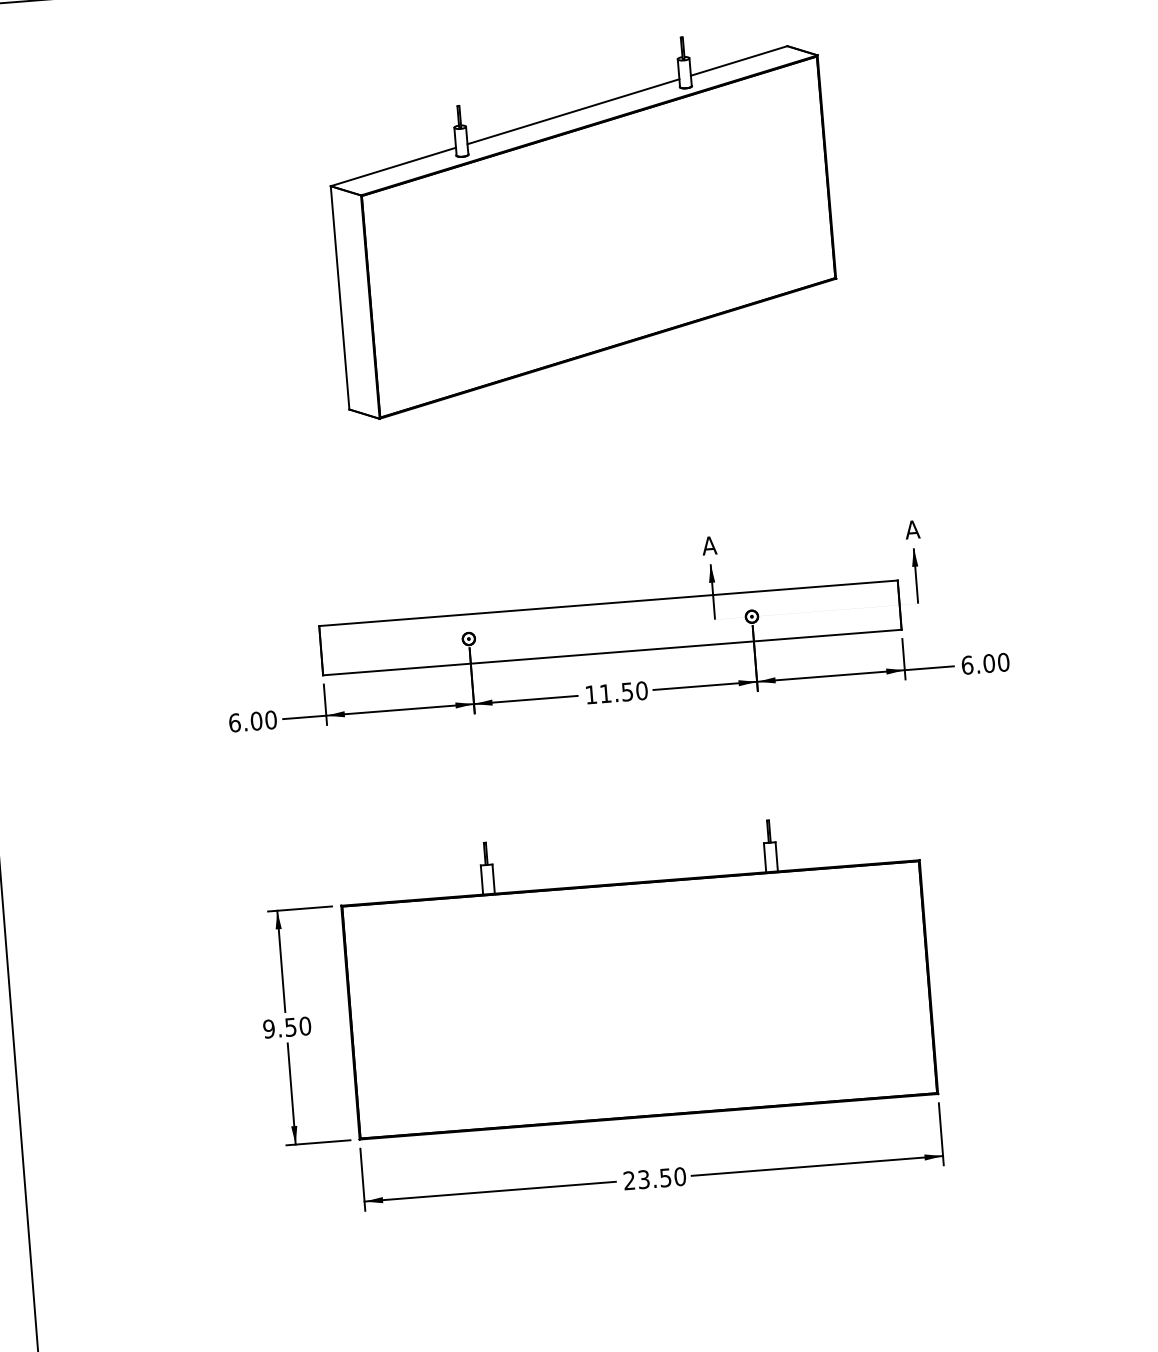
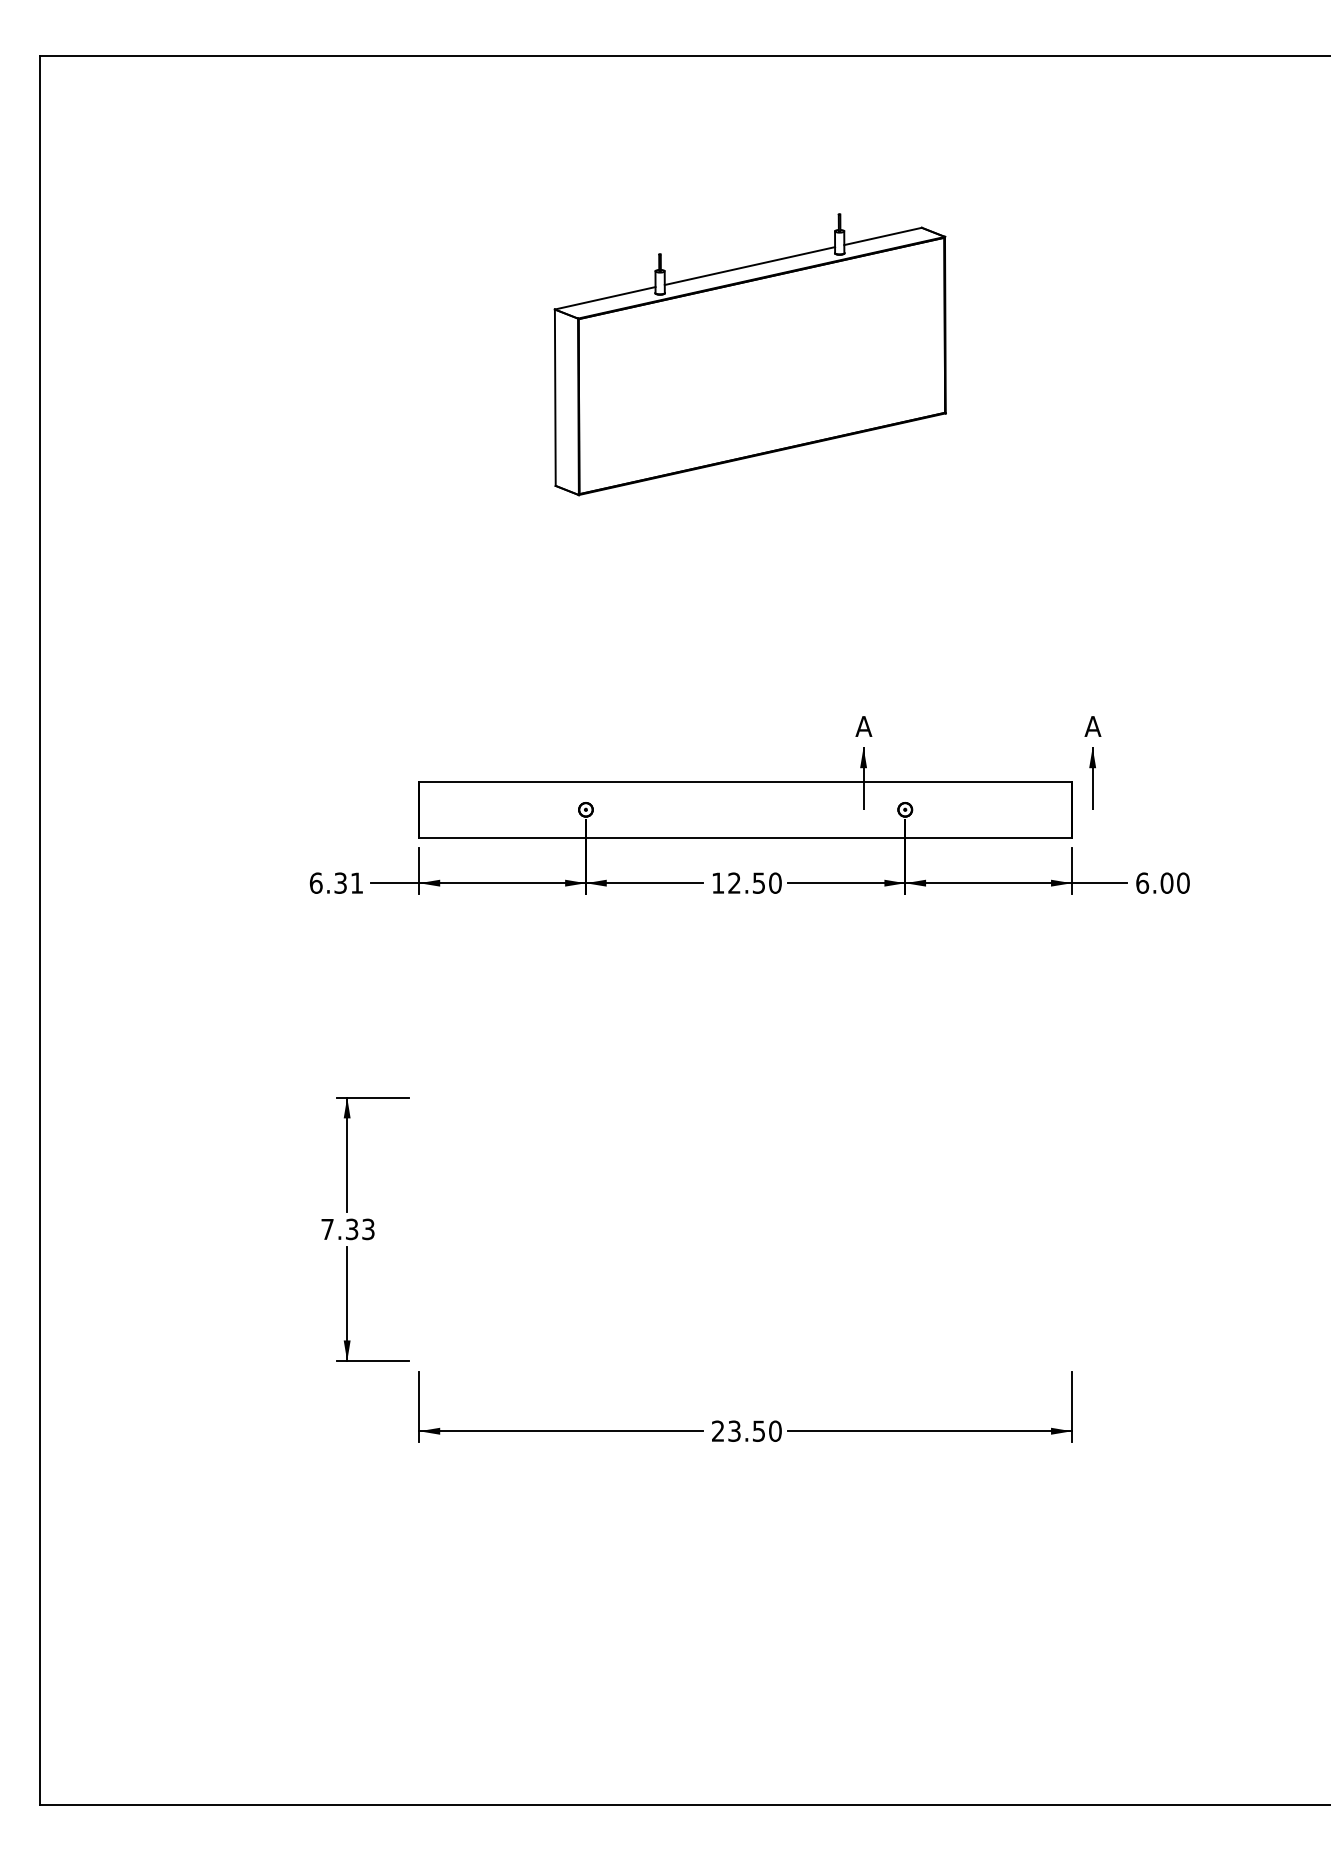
part: (583, 223) -> (750, 354), size x0.7
text: (605, 693) -> (734, 882), 11.50 -> 12.50
text: (263, 720) -> (348, 882), 6.00 -> 6.31
part: (637, 974) -> (745, 1200), removed
text: (286, 1027) -> (347, 1229), 9.50 -> 7.33

